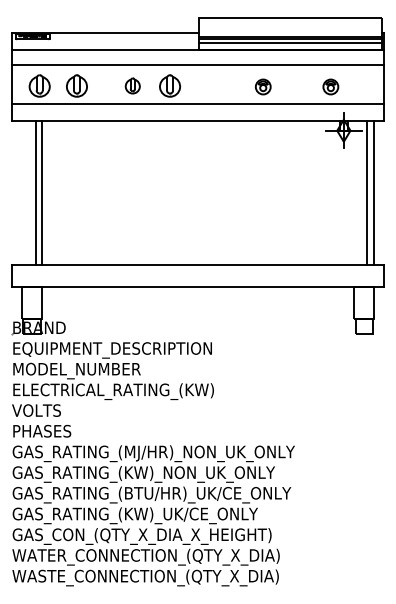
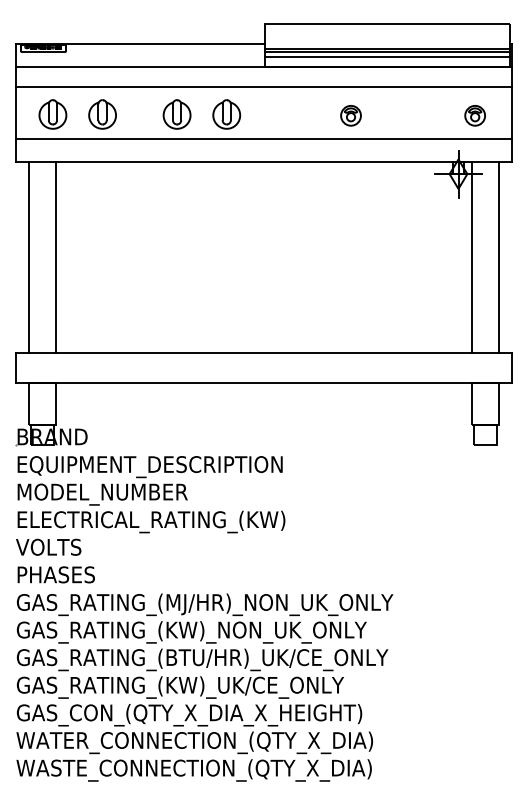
part: (132, 86) -> (176, 114), size x1.43
part: (330, 86) -> (474, 115), moved
line: (35, 193) -> (29, 257), moved
line: (367, 193) -> (472, 257), moved

